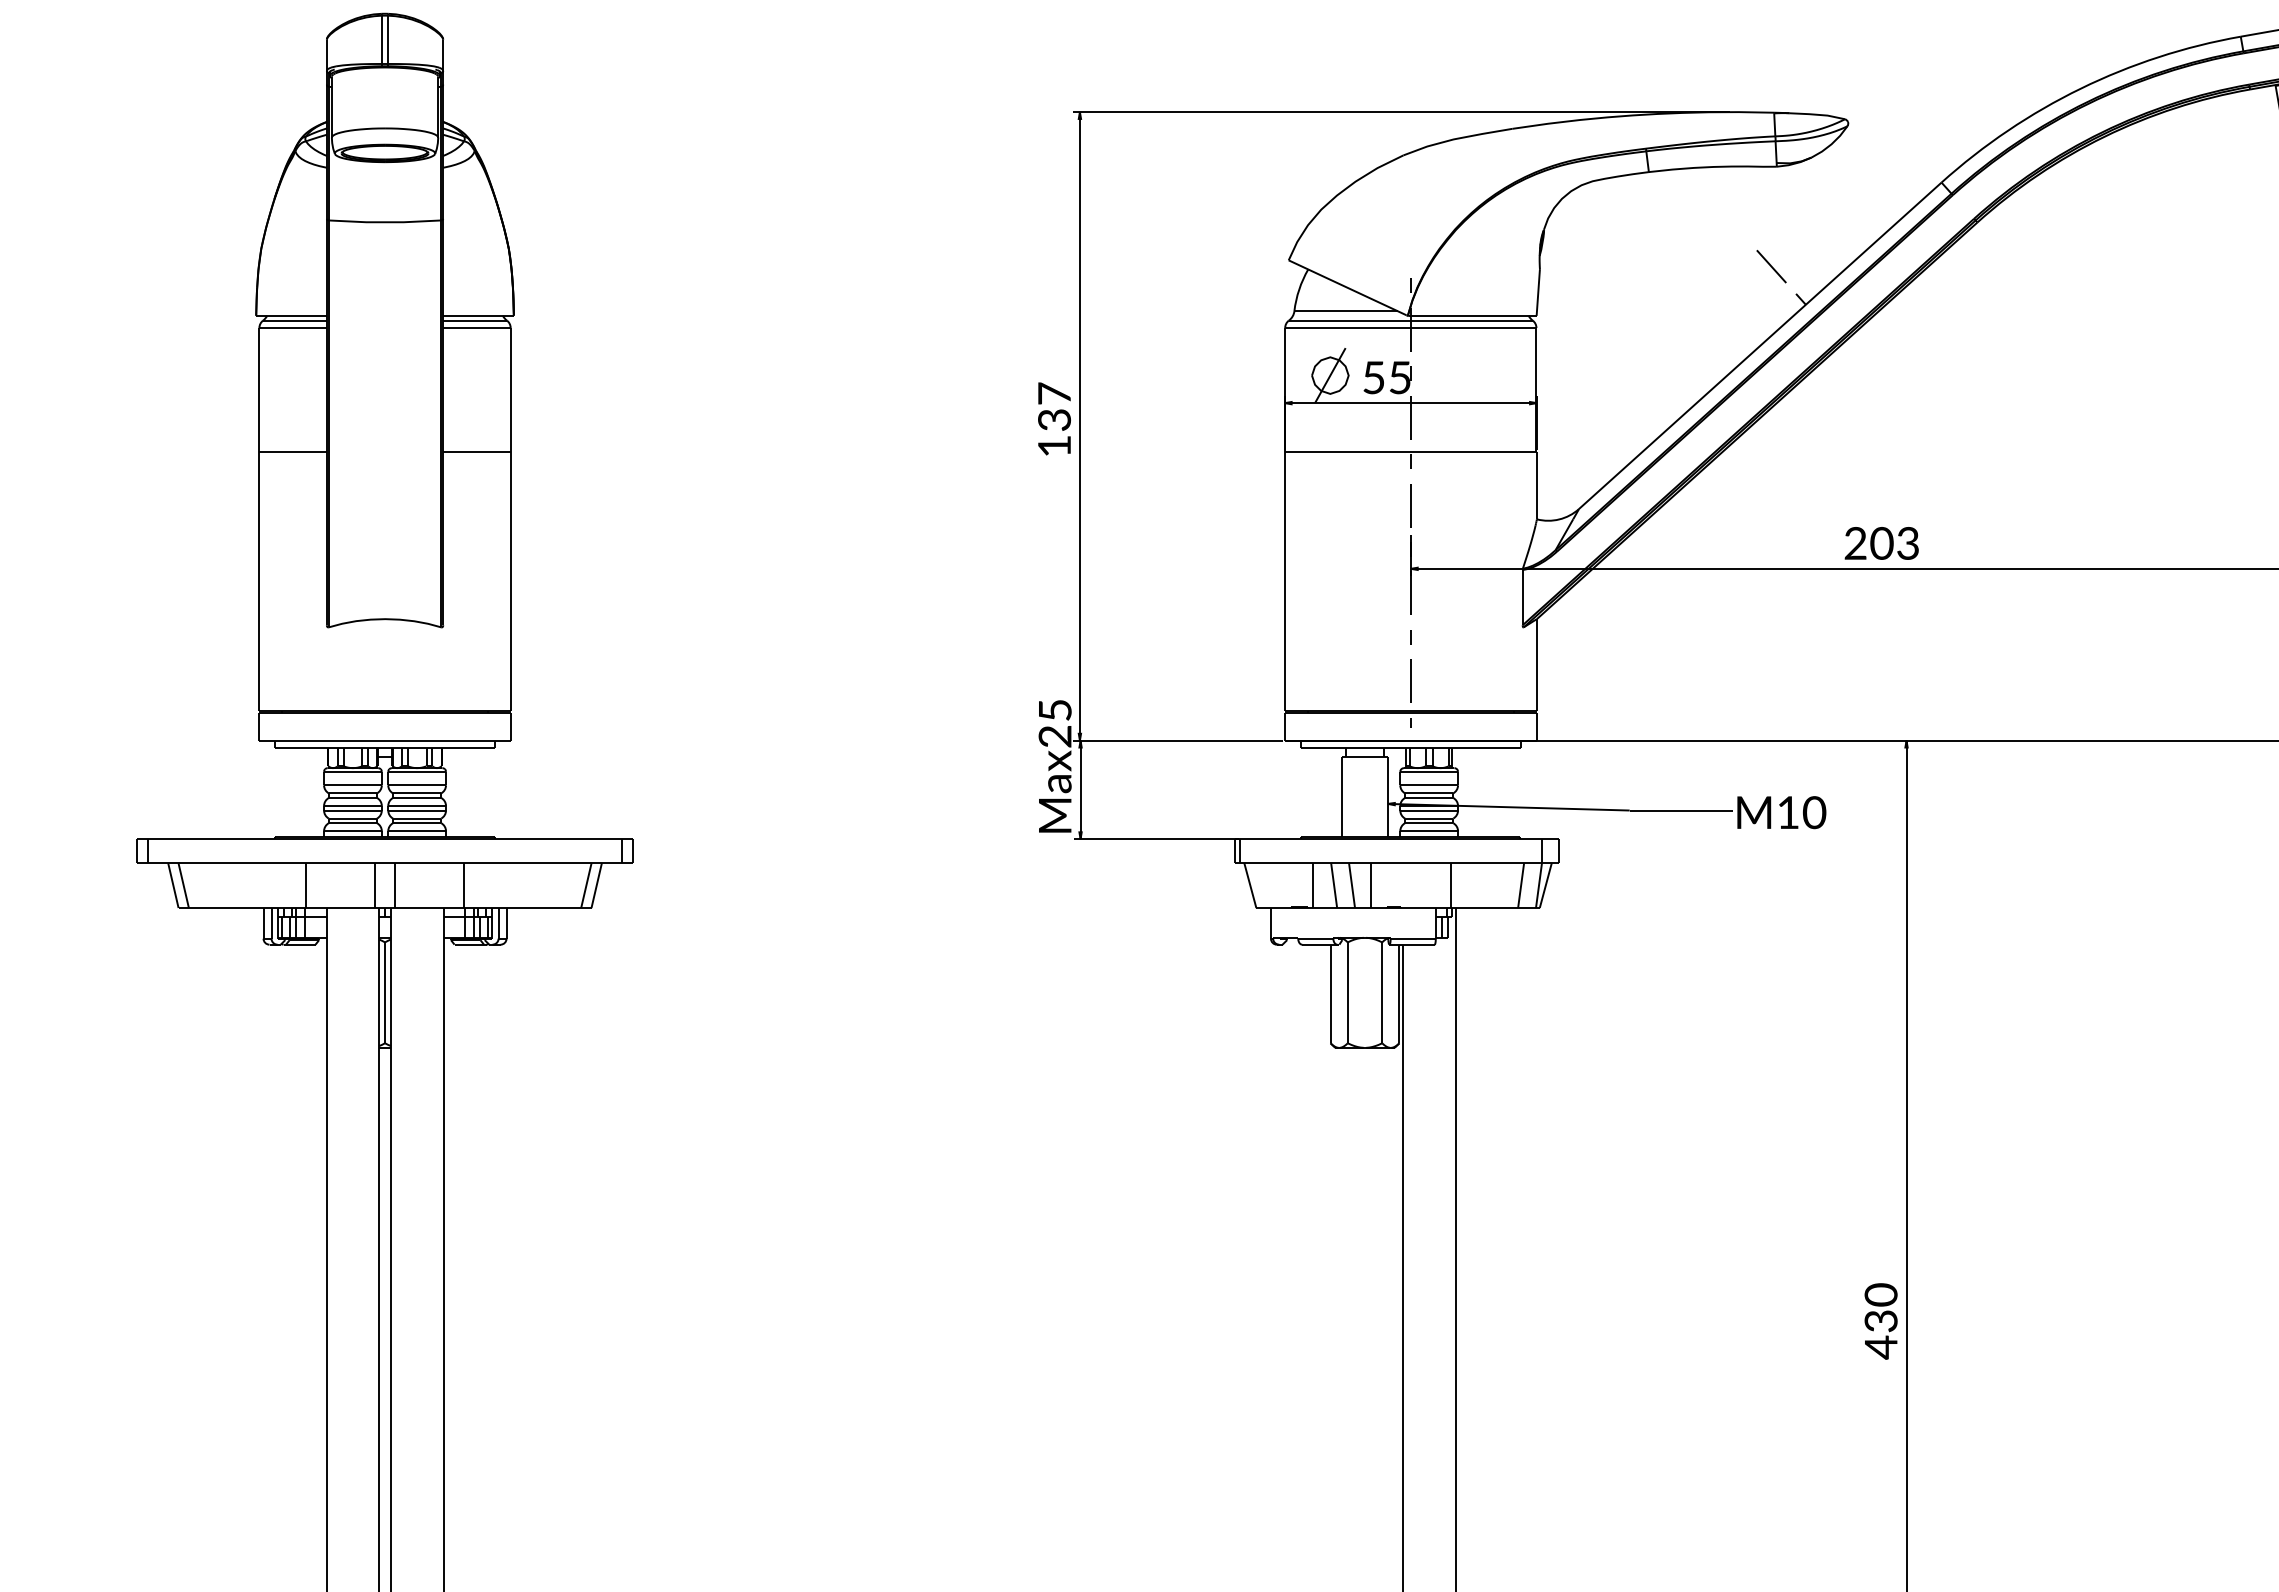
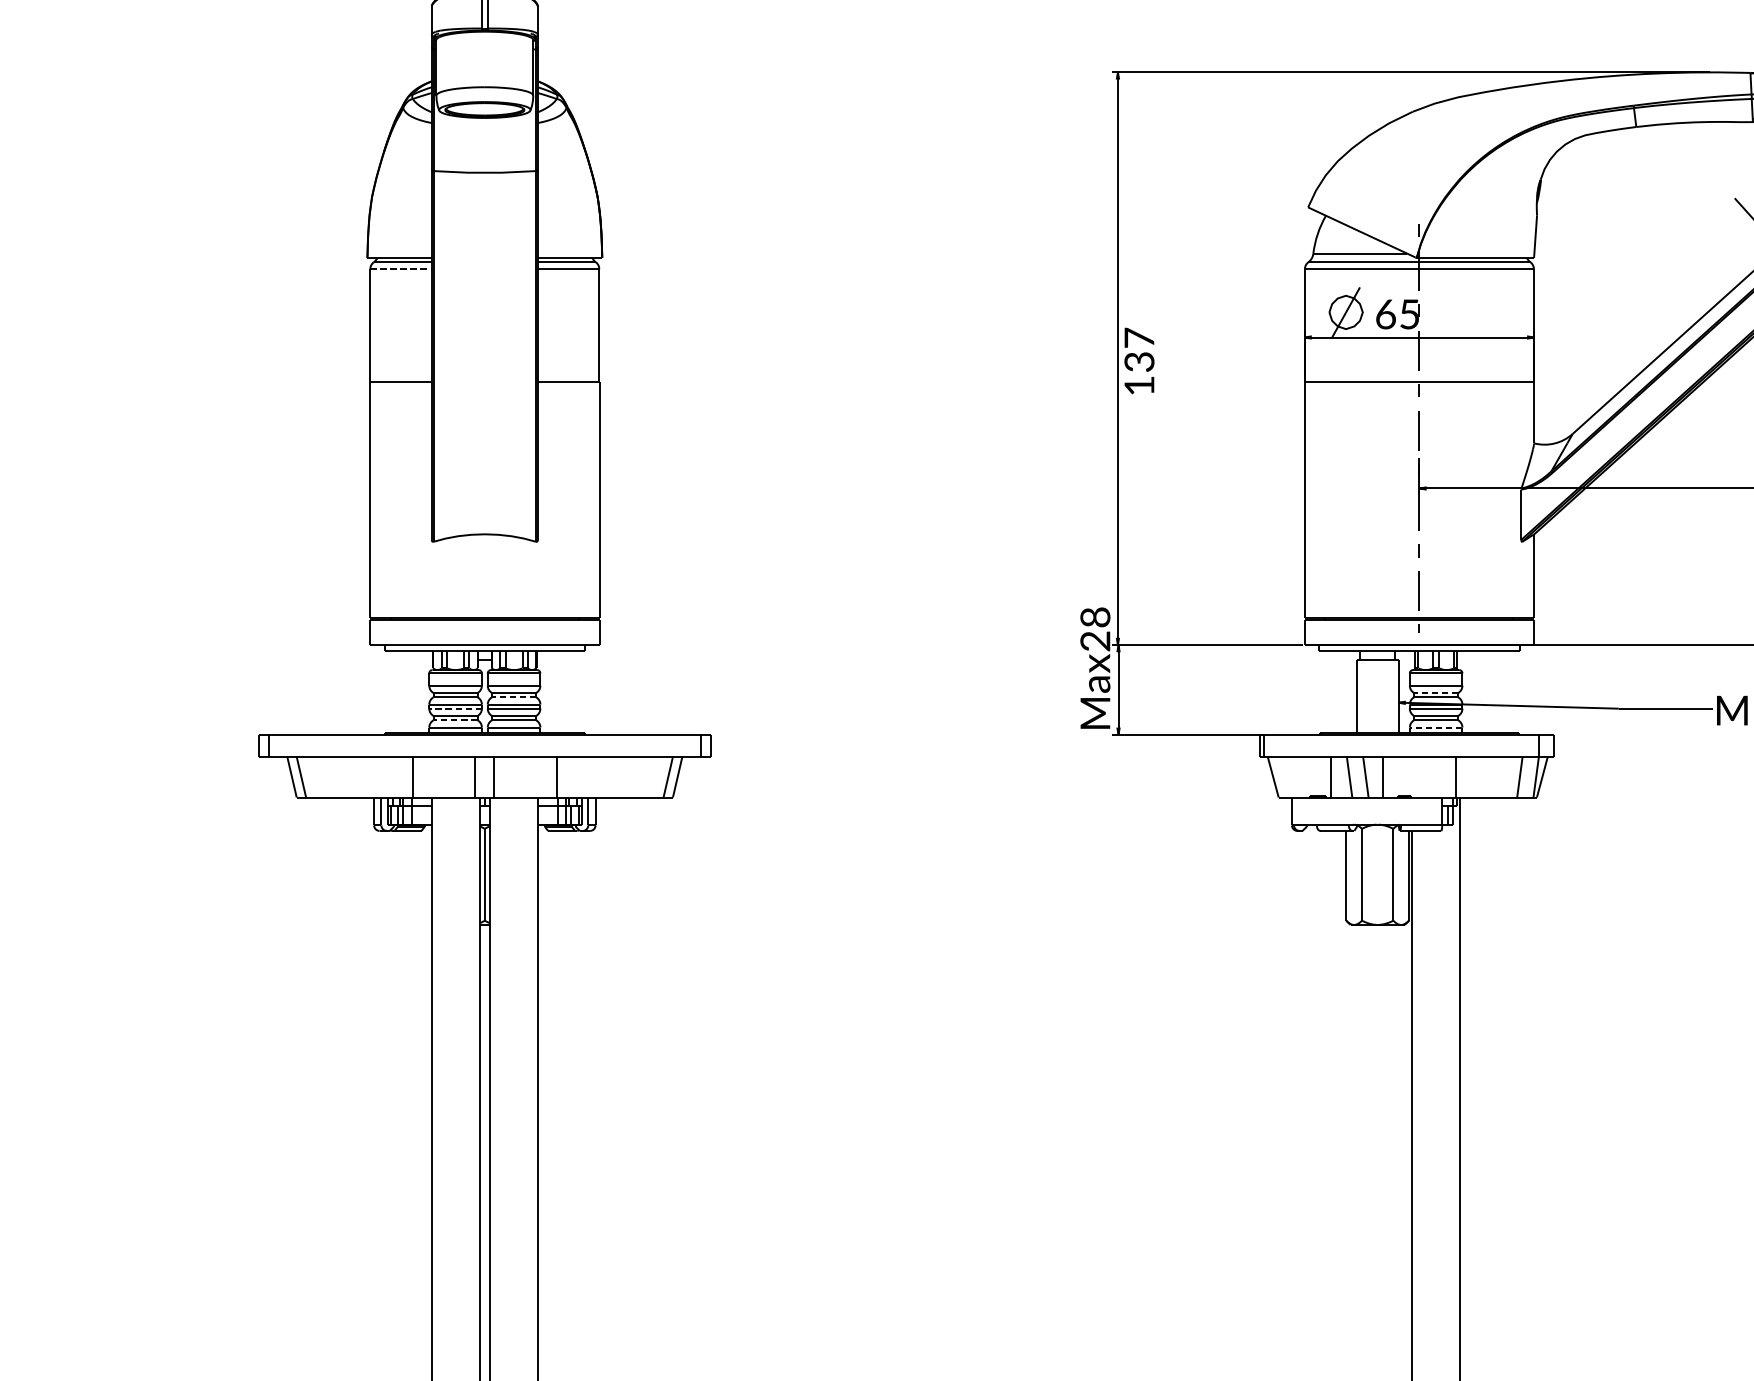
line: (293, 327) -> (401, 268), solid -> dashed
text: (1374, 377) -> (1386, 314), 55 -> 65
text: (1054, 418) -> (1139, 360), moved
text: (1054, 710) -> (1094, 617), Max25 -> Max28
line: (1428, 793) -> (1435, 693), solid -> dashed
line: (416, 797) -> (513, 696), solid -> dashed
line: (352, 810) -> (455, 708), solid -> dashed
line: (352, 823) -> (455, 720), solid -> dashed
line: (1429, 831) -> (1436, 727), solid -> dashed

